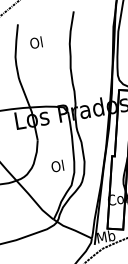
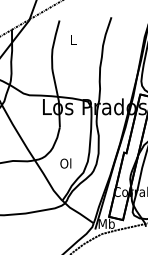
text: (35, 42) -> (72, 39), Ol -> L
text: (57, 166) -> (65, 163), moved

